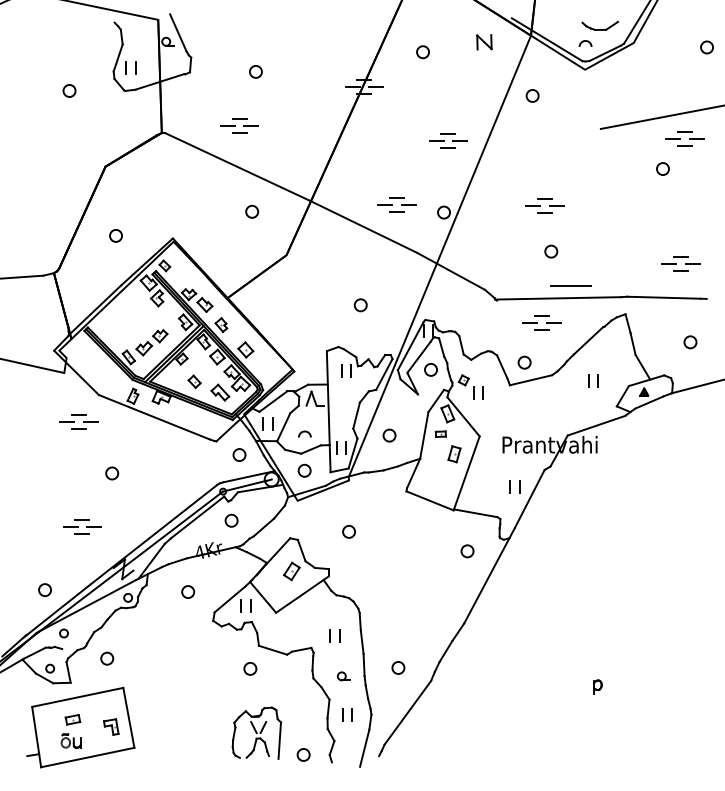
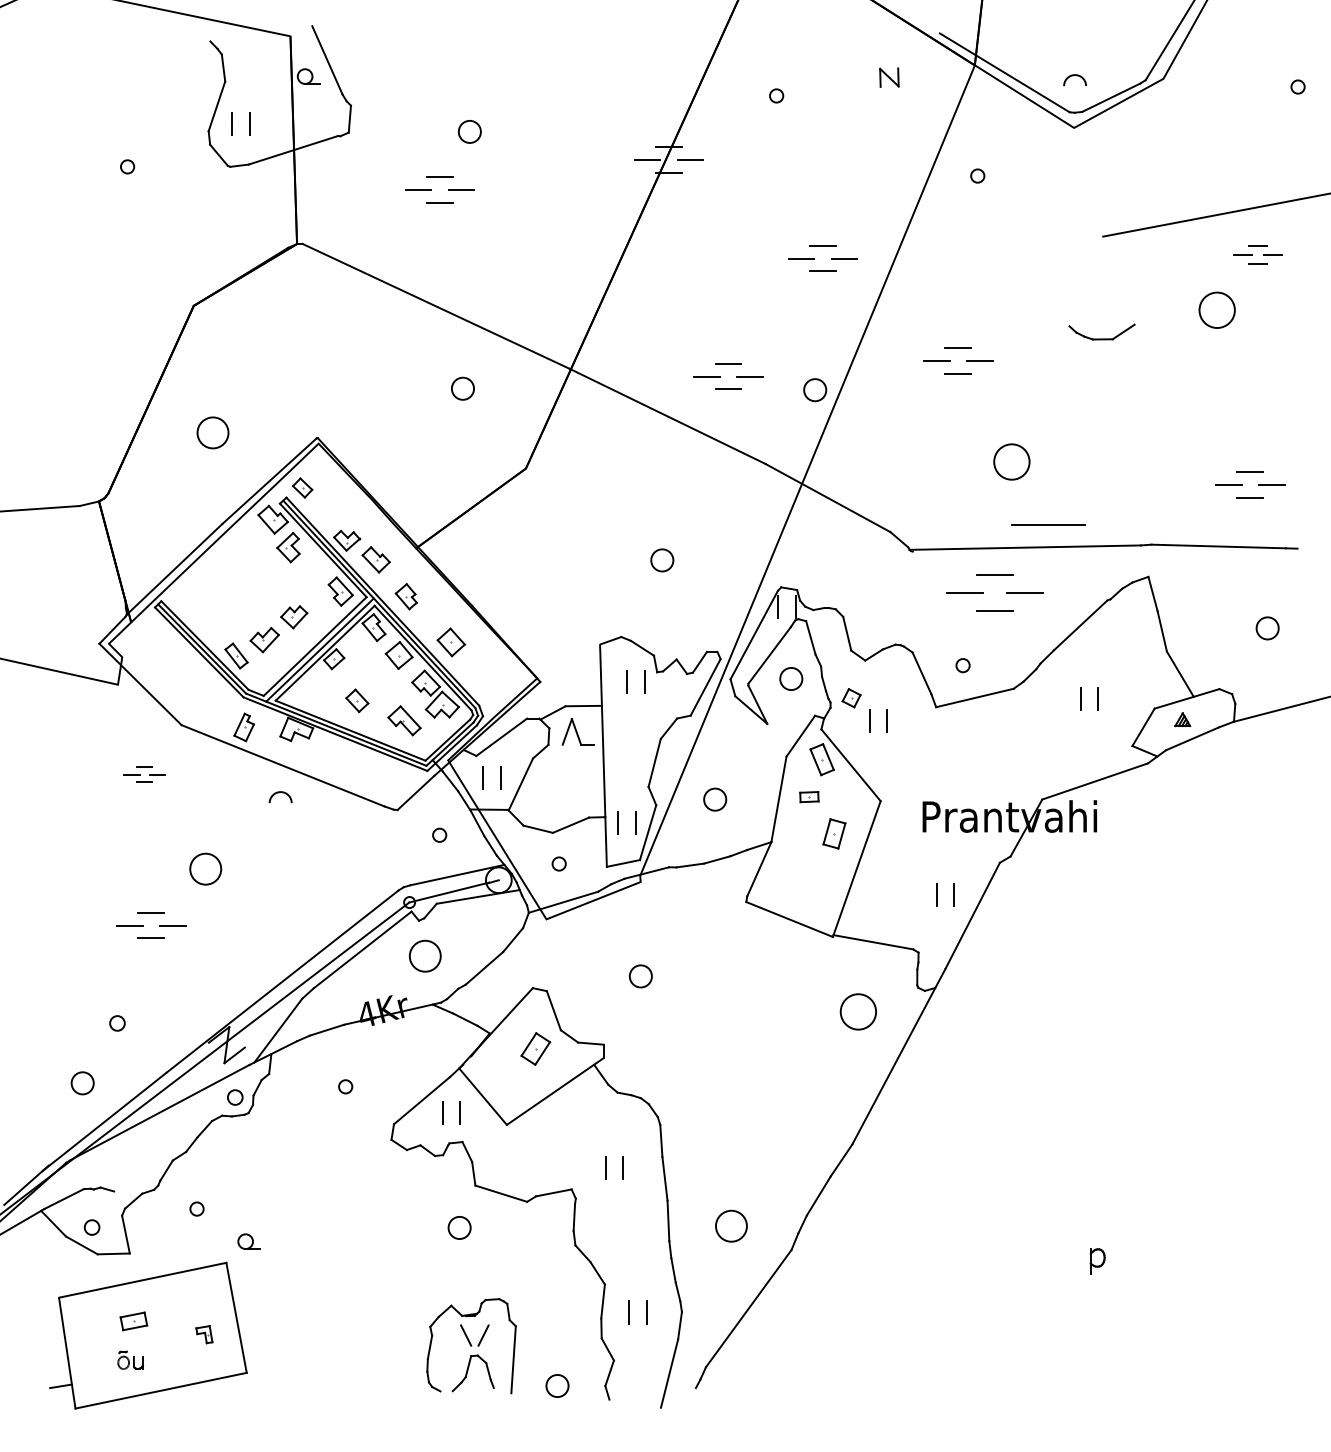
part: (599, 25) -> (1100, 331), moved
part: (484, 42) -> (889, 77), size x0.7
circle: (706, 47) -> (1297, 87), size x0.6
circle: (422, 52) -> (775, 96), size x0.6
circle: (69, 90) -> (127, 166), size x0.6
circle: (532, 95) -> (977, 175), size x0.6
part: (239, 125) -> (439, 188), moved
part: (684, 138) -> (1256, 254), size x0.7
circle: (662, 168) -> (1216, 309), size x1.6
part: (544, 205) -> (957, 360), moved
circle: (115, 235) -> (212, 432), size x1.4
circle: (551, 251) -> (1012, 461), size x1.6
part: (541, 322) -> (994, 591), size x1.4
circle: (524, 362) -> (962, 665), size x0.6
part: (78, 421) -> (144, 773), size x0.6
arc: (304, 432) -> (279, 793), moved
circle: (239, 454) -> (439, 834), size x0.6
circle: (304, 470) -> (559, 863), size x0.6
circle: (112, 473) -> (206, 869), size x1.4
circle: (231, 520) -> (424, 955), size x1.4
part: (82, 526) -> (151, 924), moved
circle: (467, 551) -> (858, 1012), size x1.6
circle: (188, 591) -> (346, 1085), size x0.6
circle: (63, 633) -> (116, 1023), moved
circle: (107, 658) -> (197, 1208), size x0.6
circle: (398, 667) -> (731, 1225), size x1.4
part: (343, 676) -> (248, 1241), moved
part: (111, 726) -> (204, 1333), size x0.6
part: (70, 740) -> (129, 1359), size x0.7

